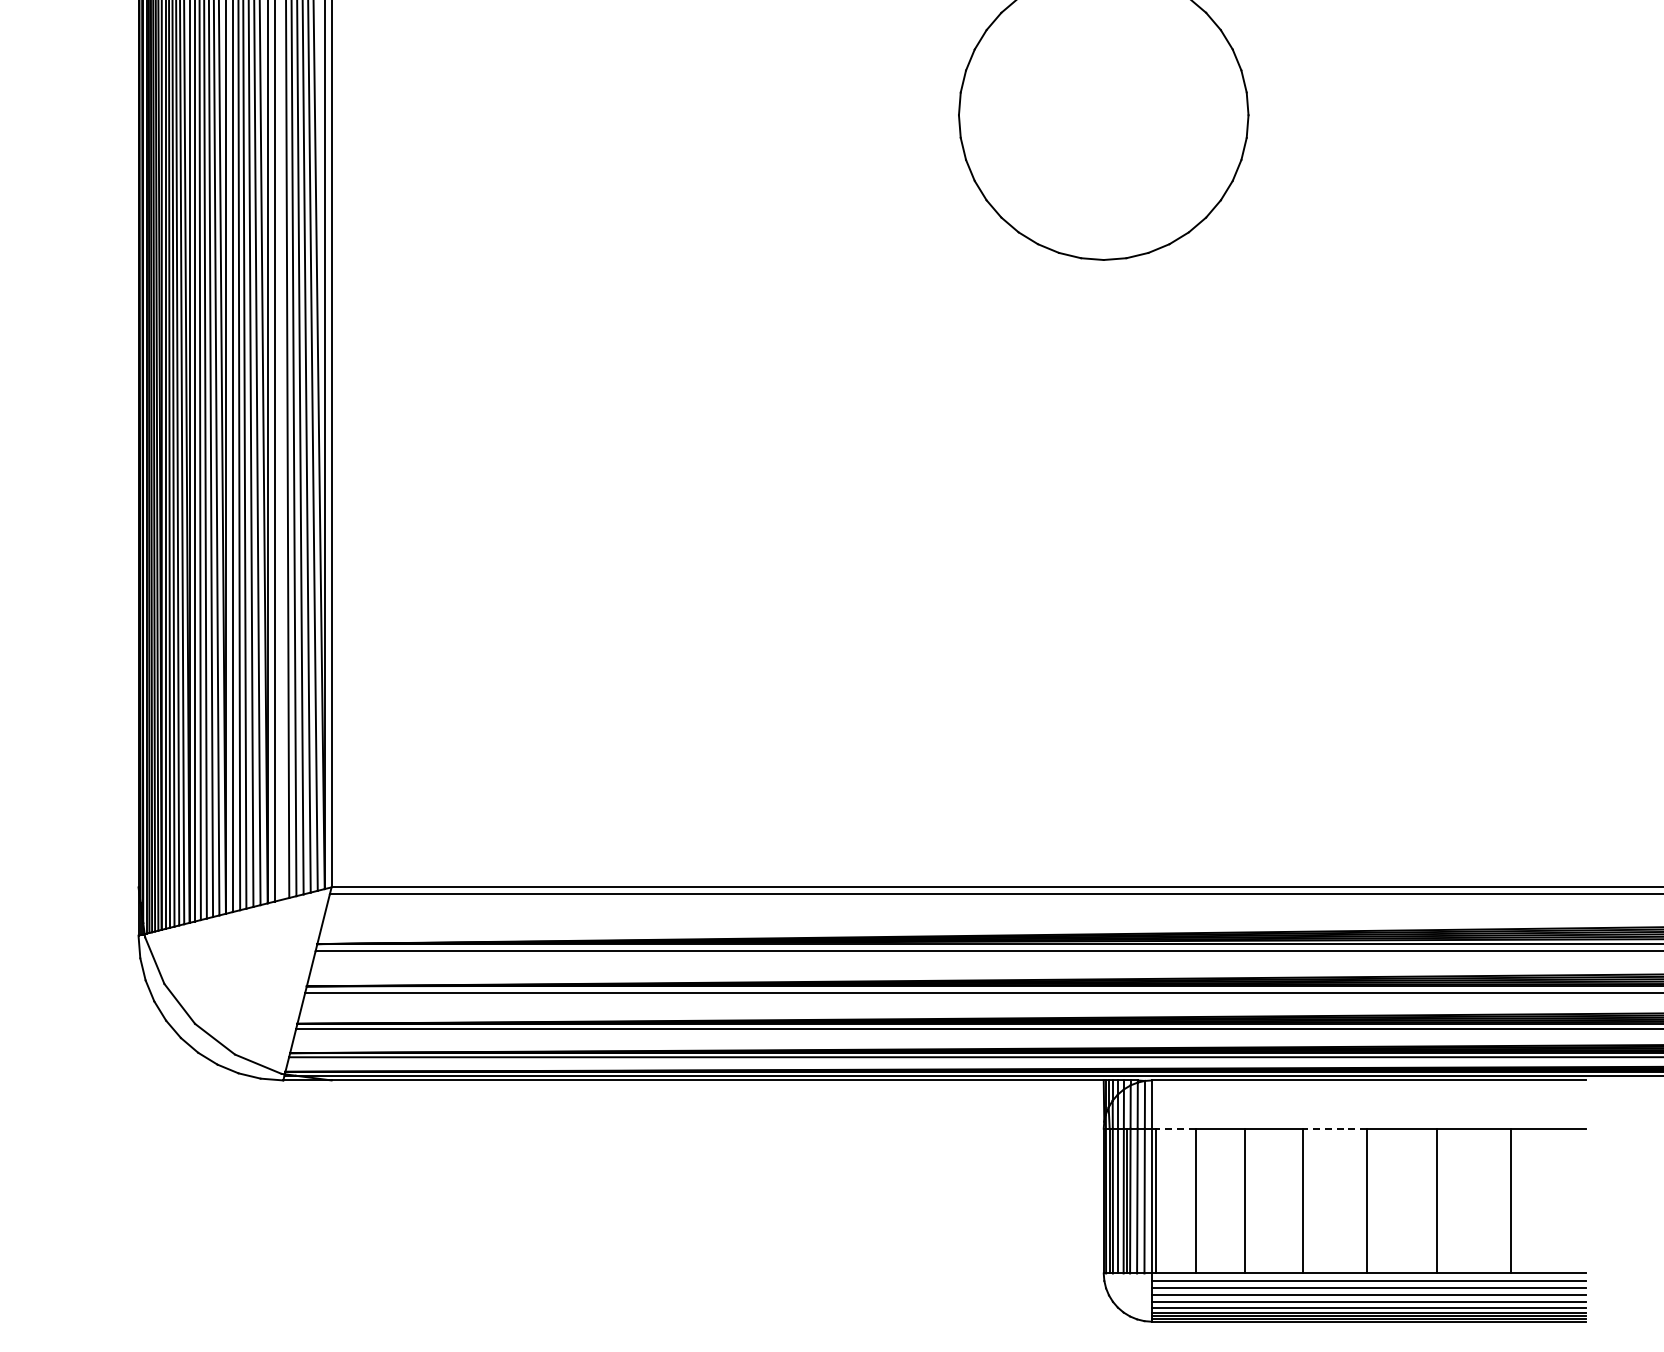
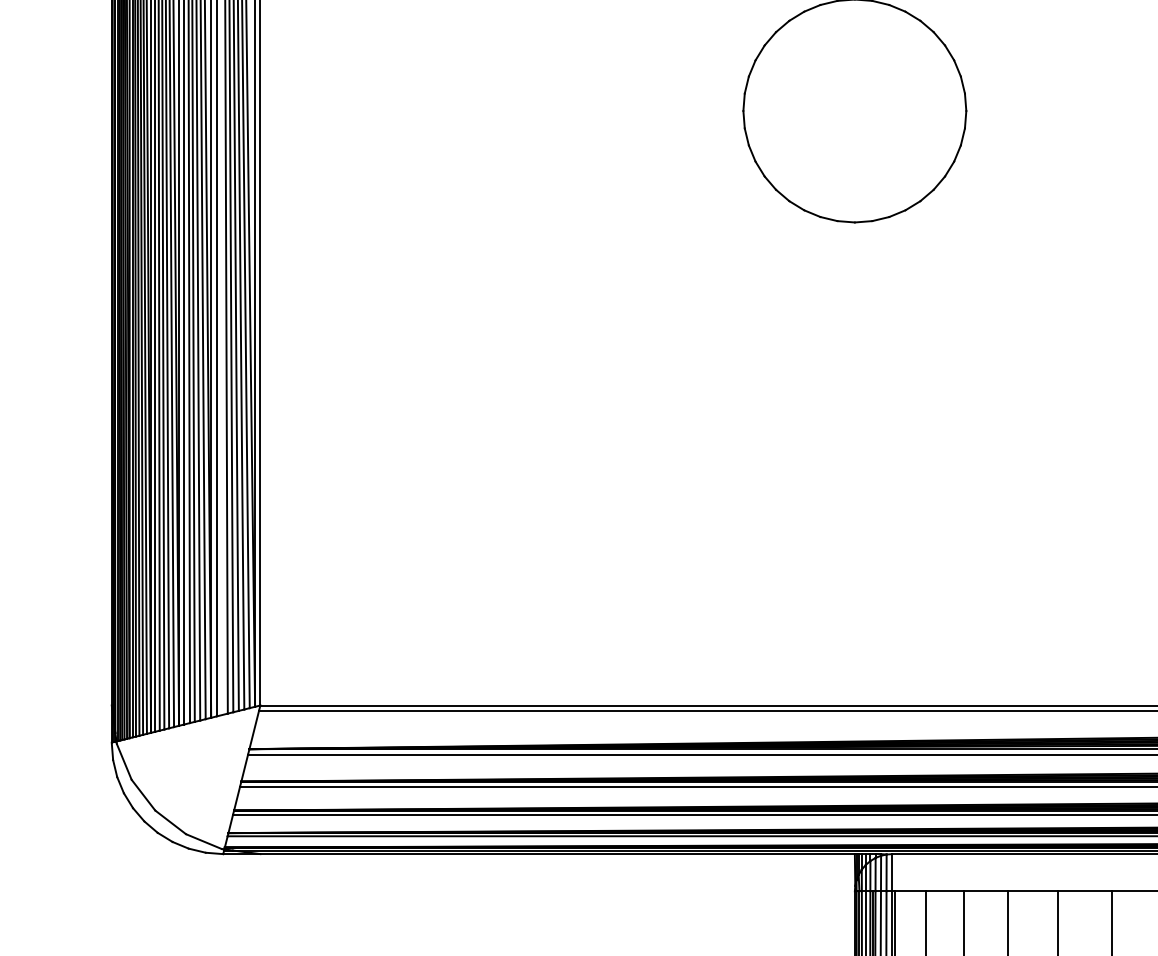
line: (1176, 1128) -> (910, 891), dashed -> solid
line: (1334, 1128) -> (1032, 891), dashed -> solid

